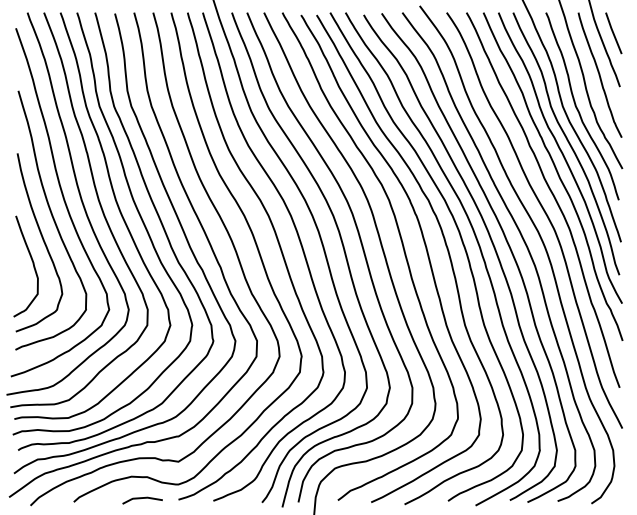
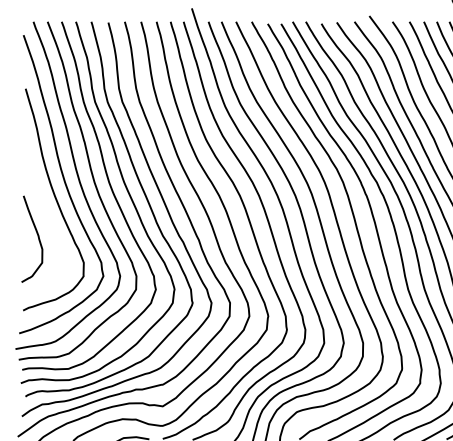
curve: (42, 240) -> (46, 216), removed

